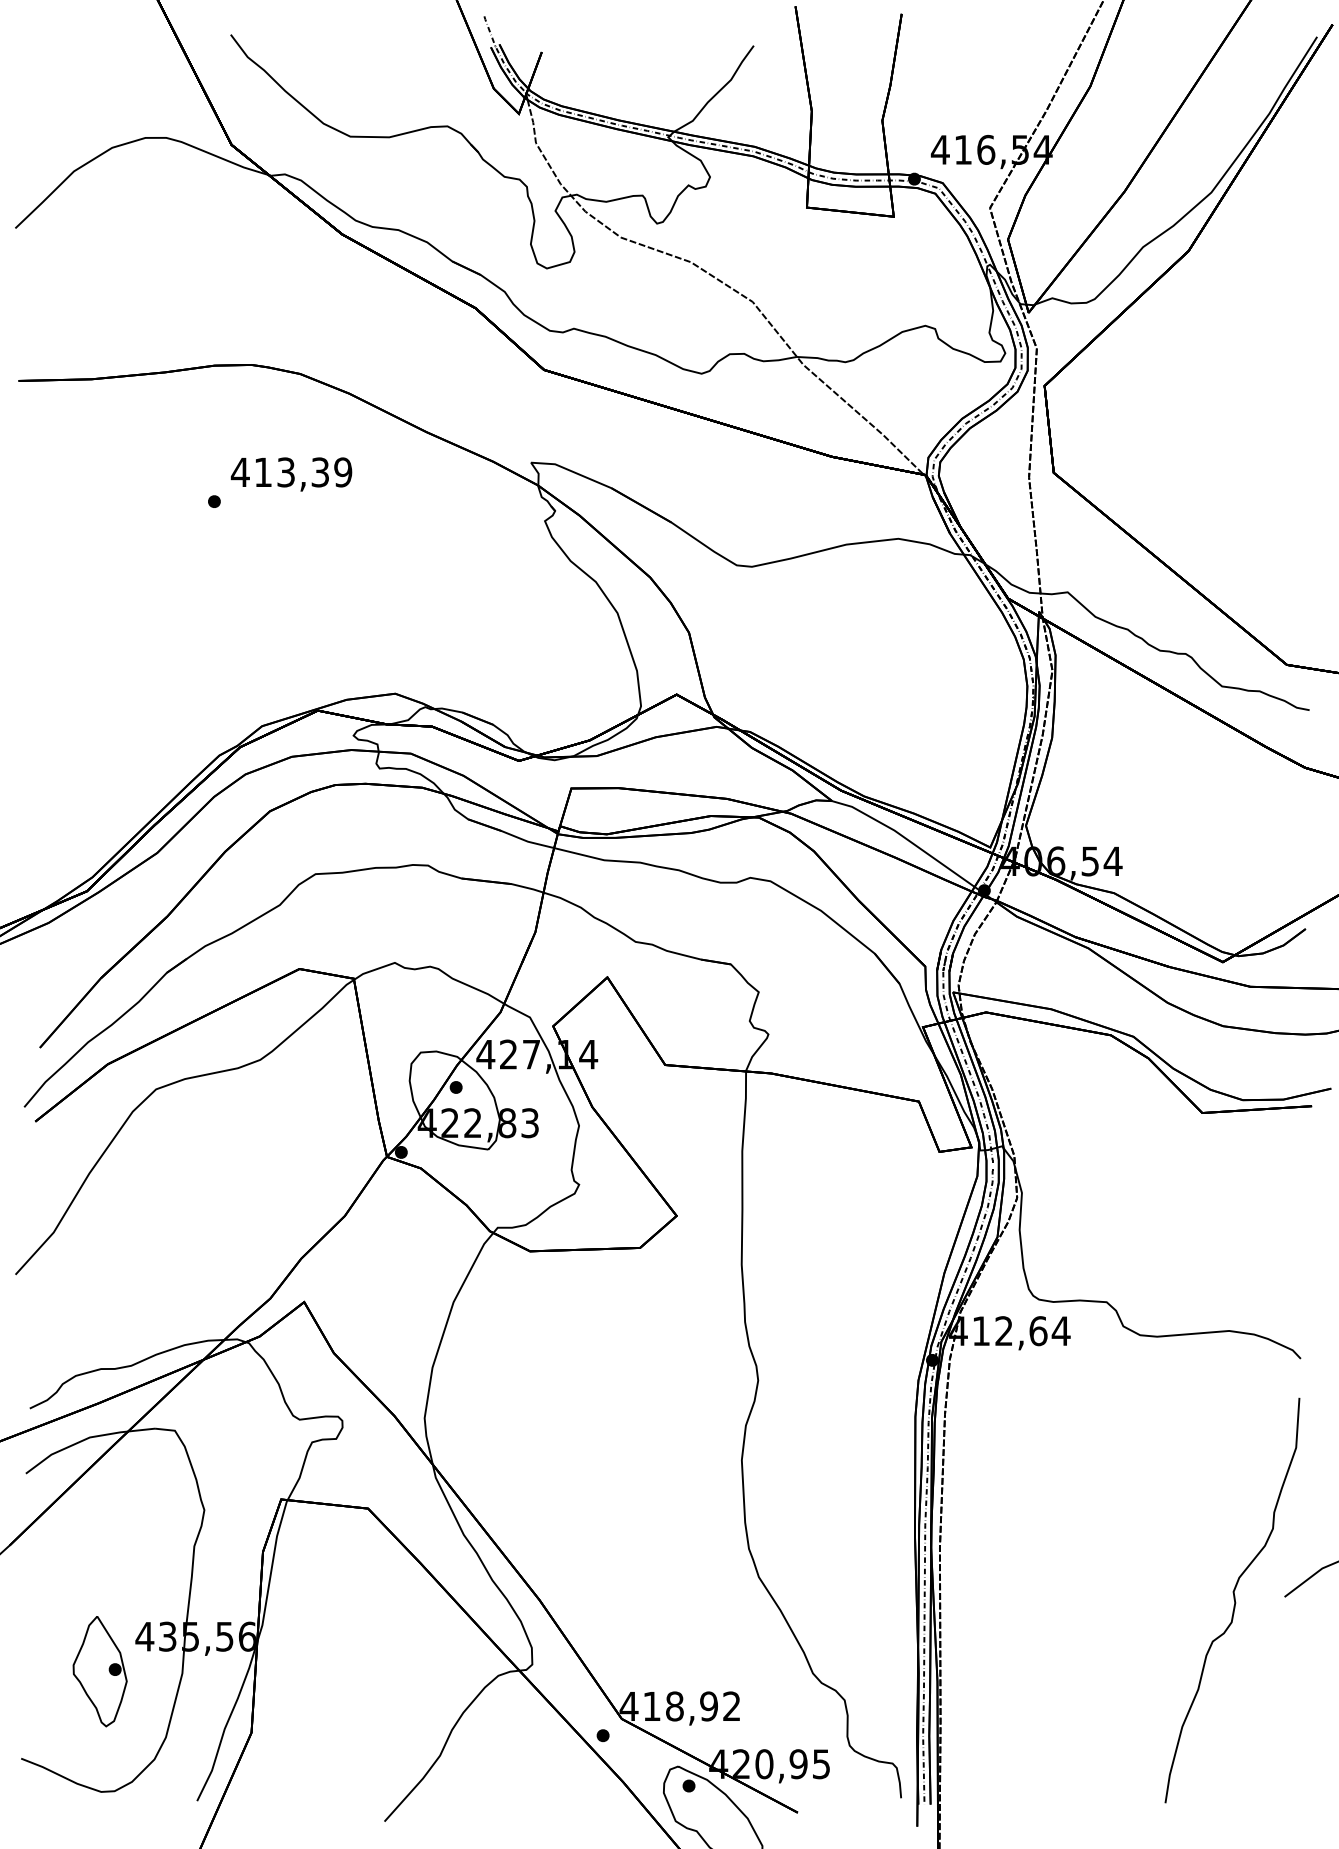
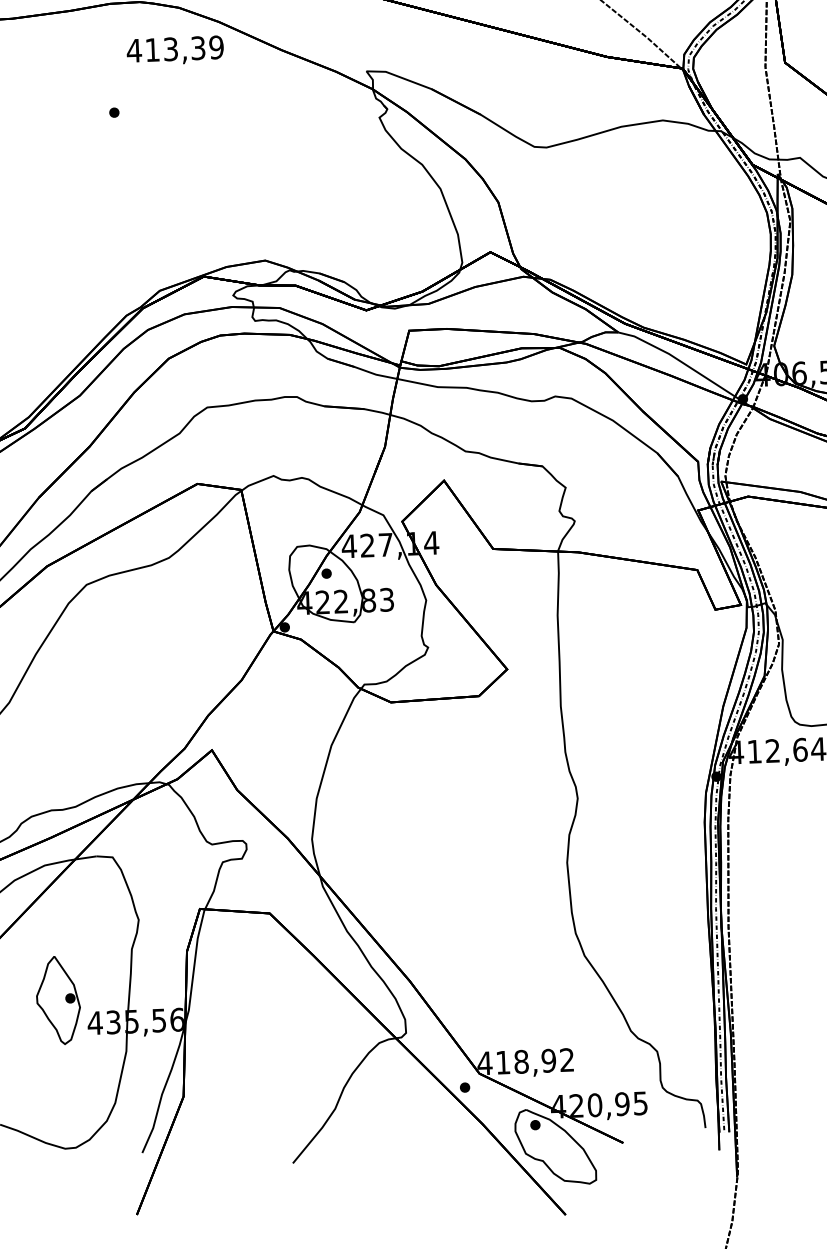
text: (291, 474) -> (175, 50), moved
part: (99, 1671) -> (57, 1000), moved

